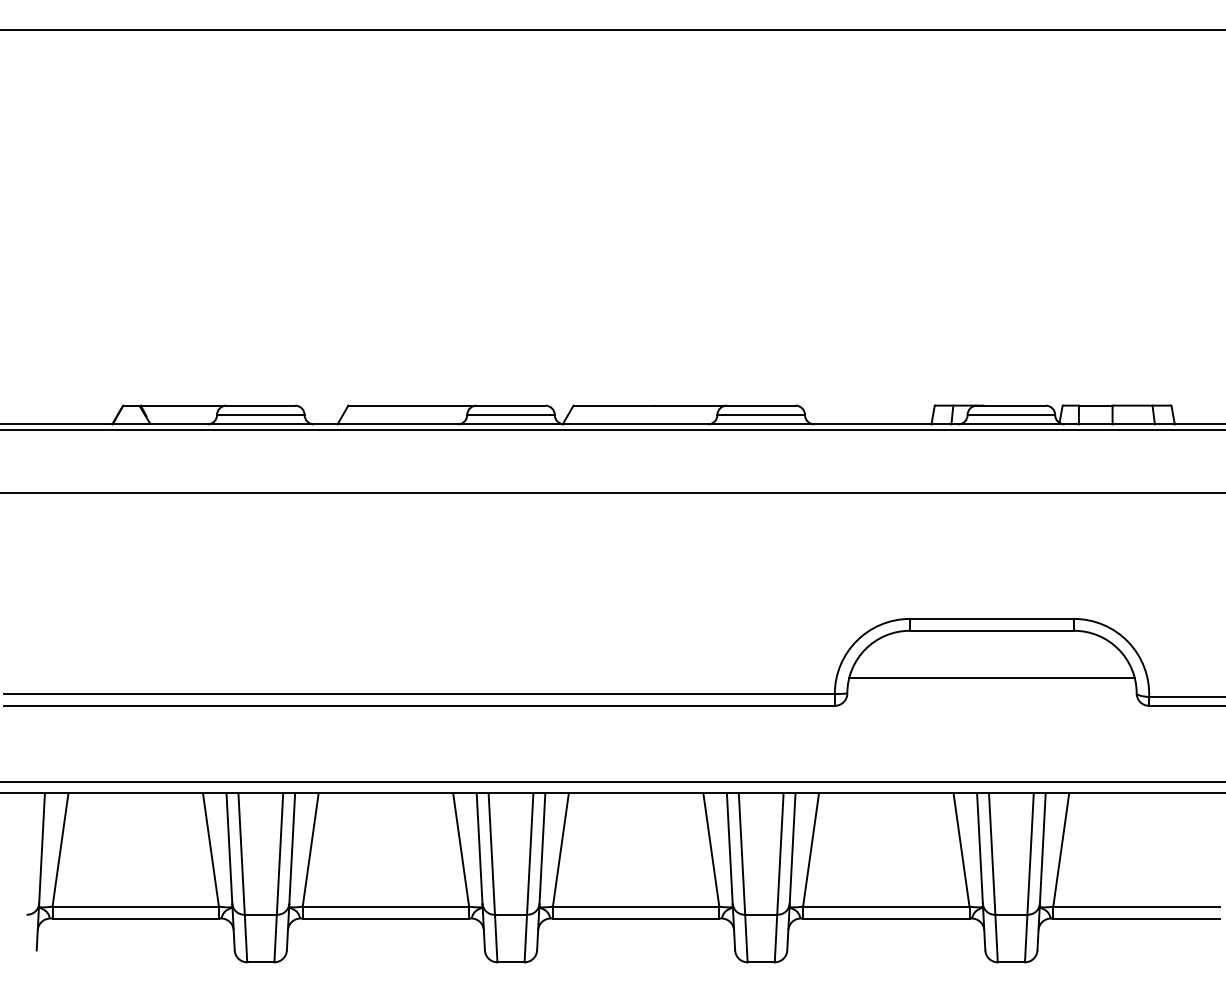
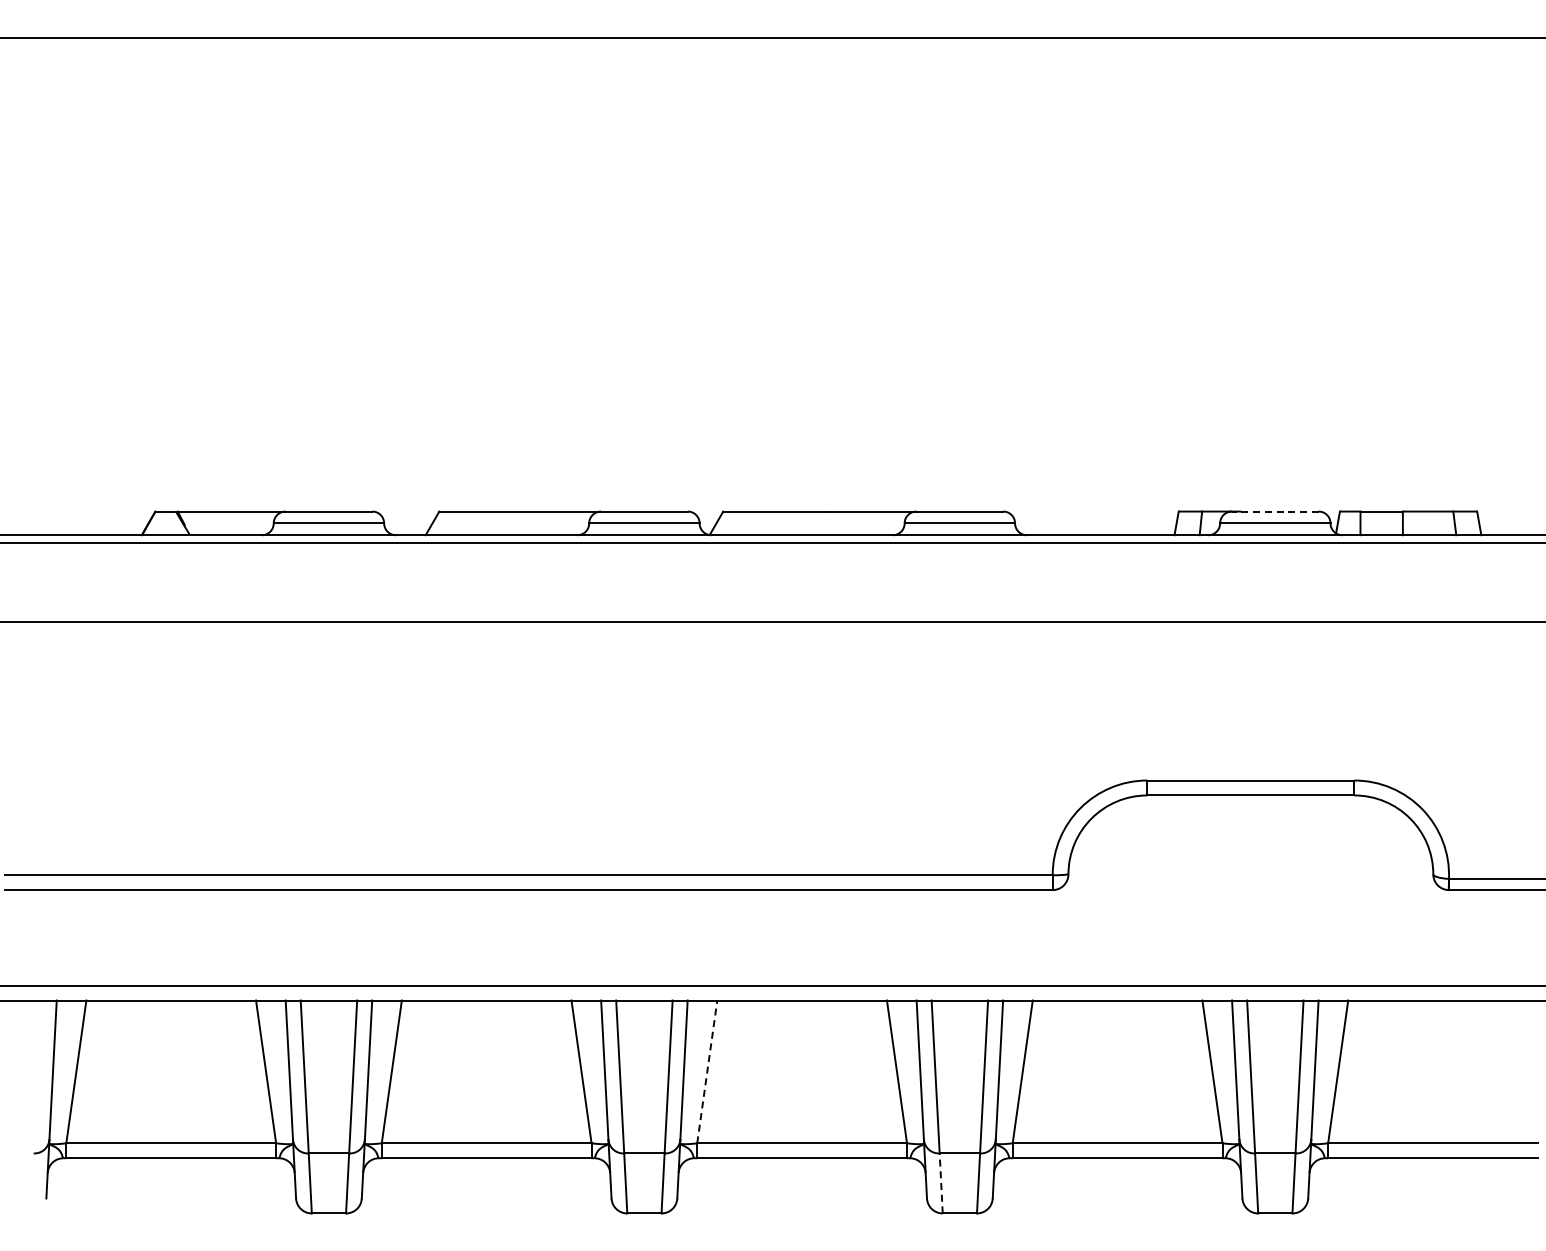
line: (1010, 405) -> (1274, 511), solid -> dashed
line: (991, 678) -> (1250, 855), removed
line: (561, 849) -> (707, 1071), solid -> dashed
line: (746, 937) -> (941, 1182), solid -> dashed

